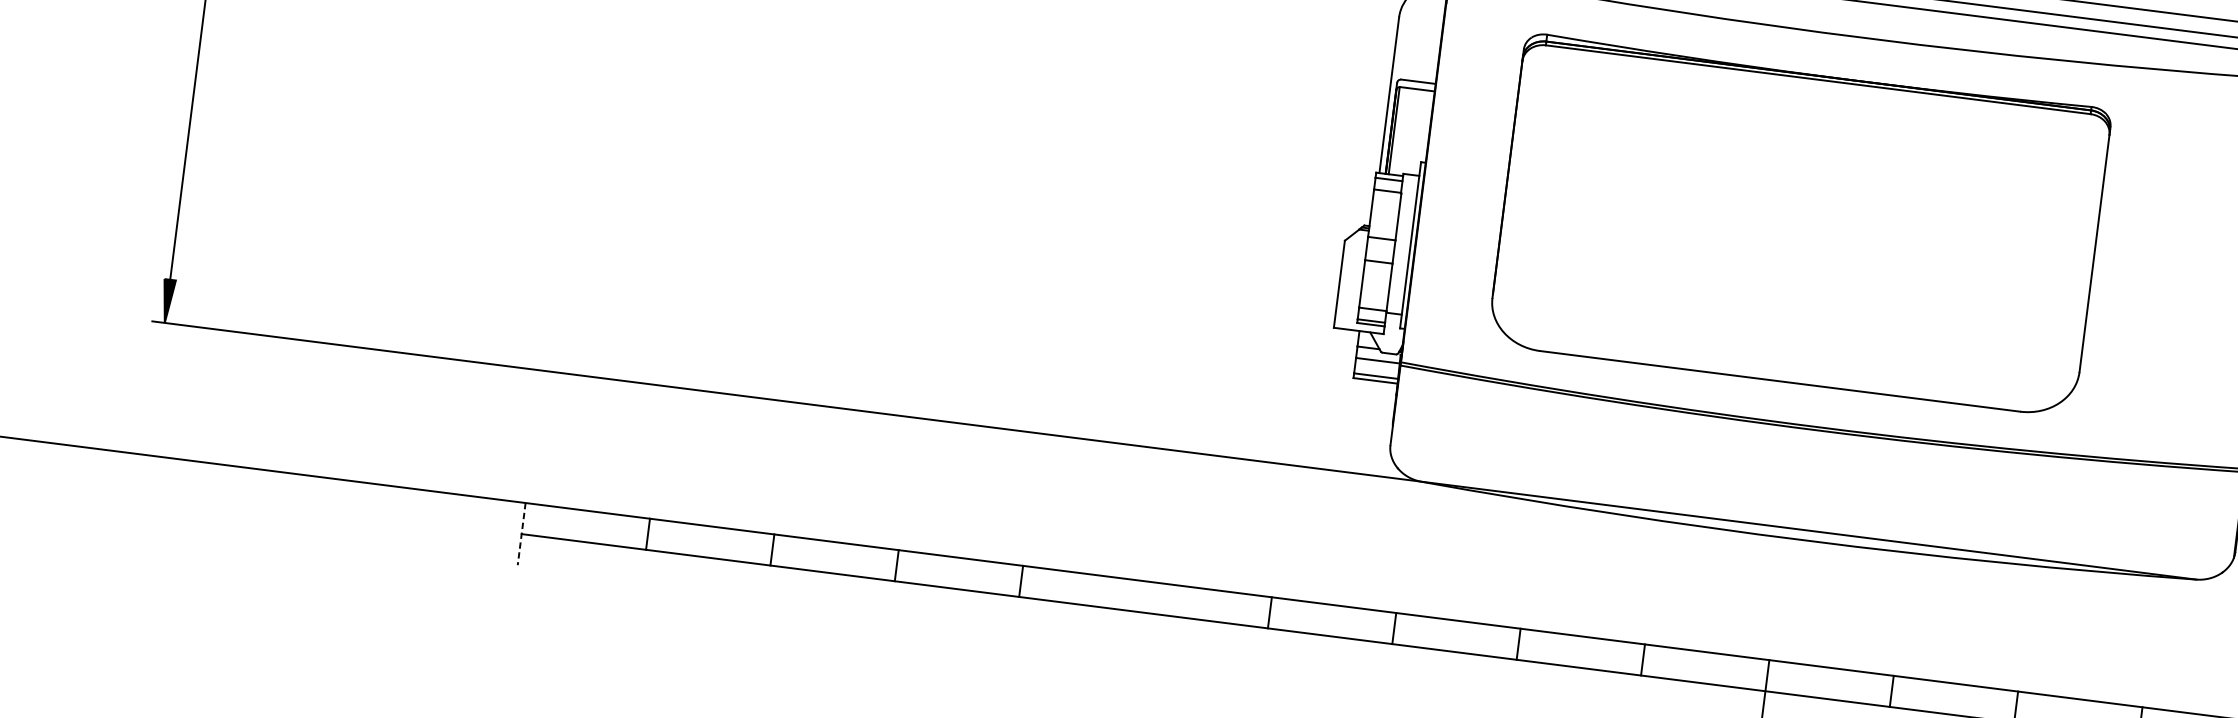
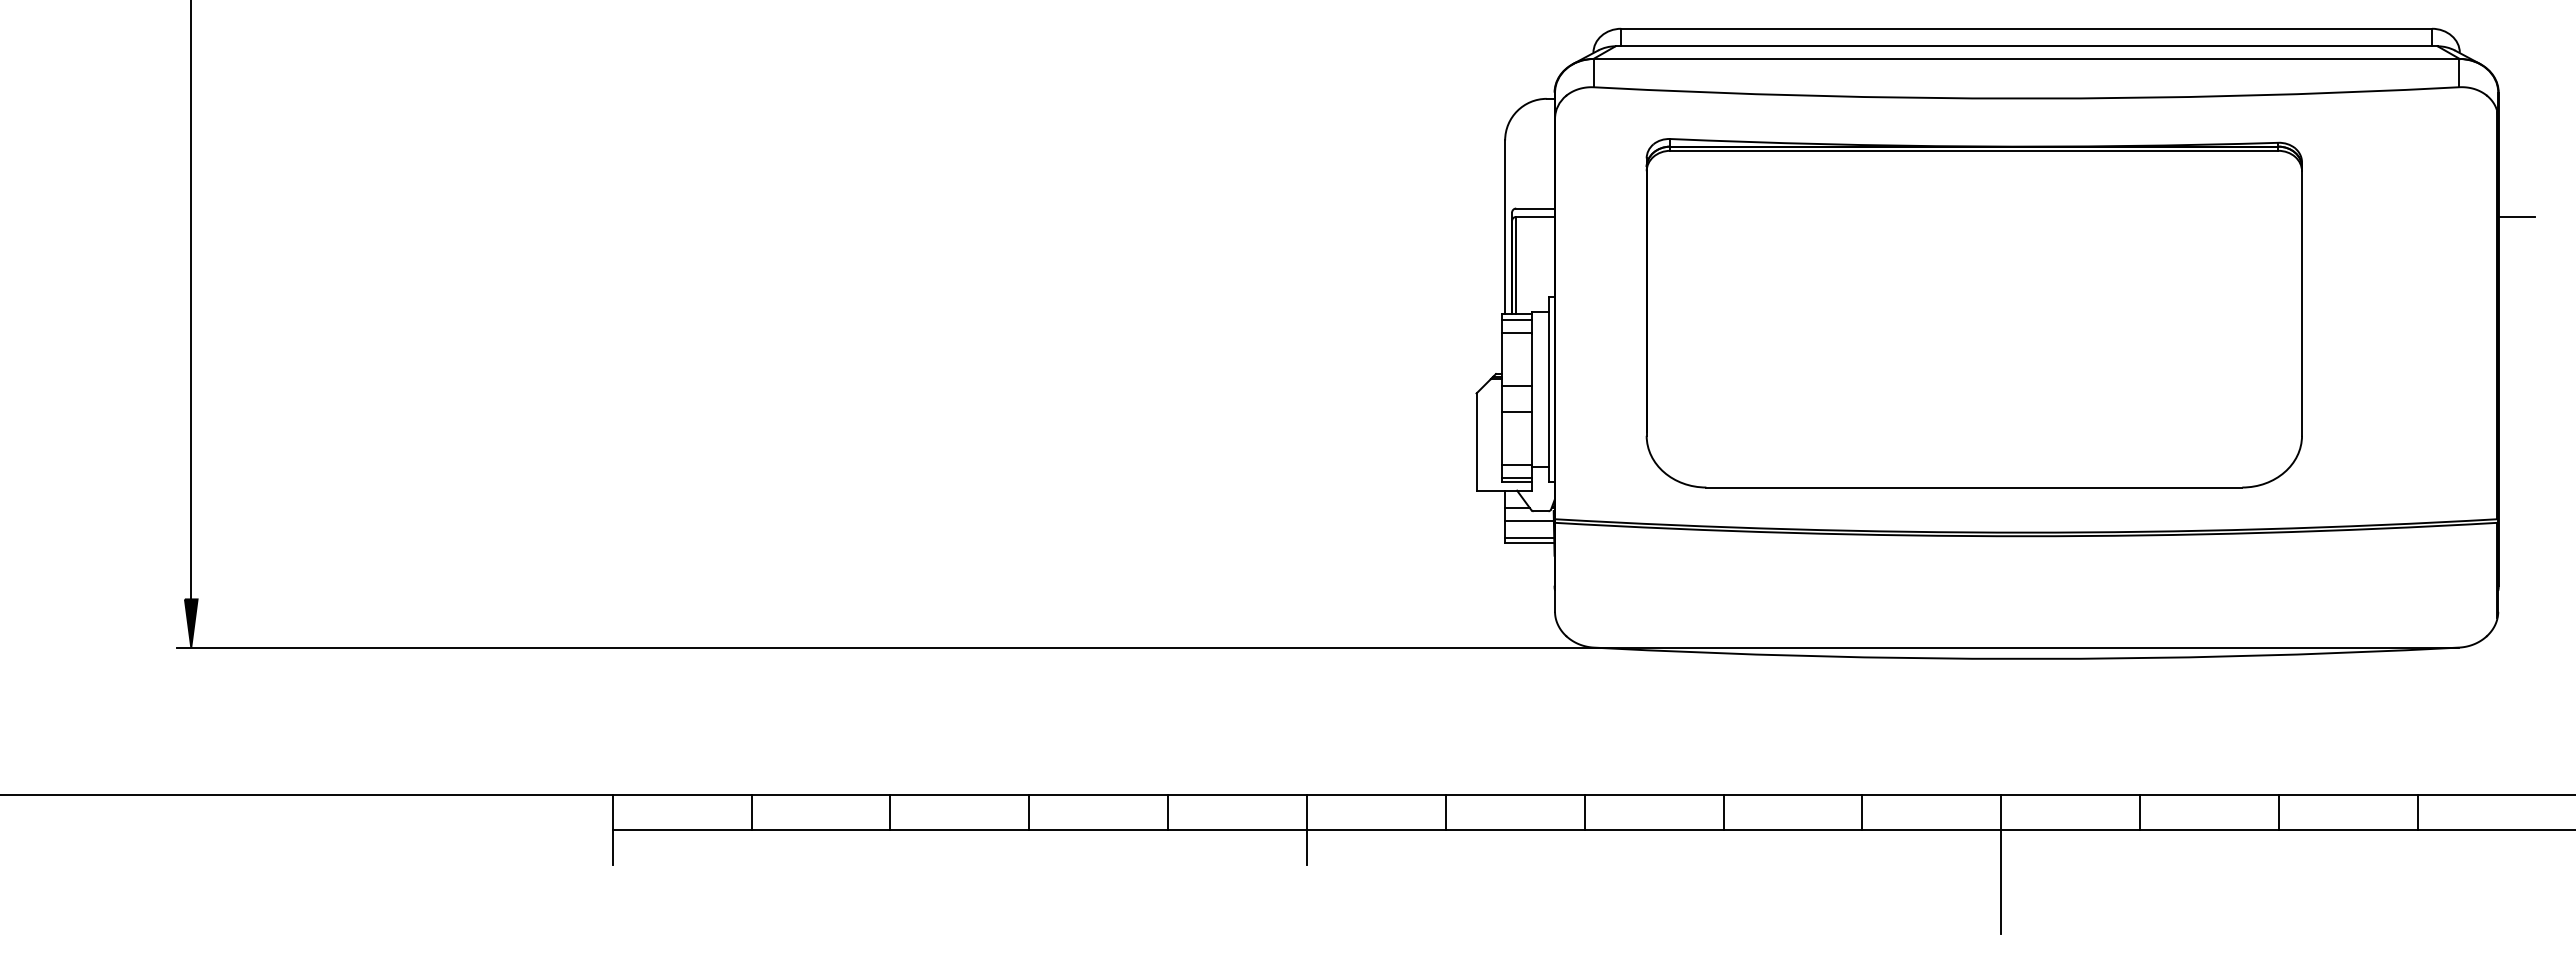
line: (521, 534) -> (612, 830), dashed -> solid
line: (1143, 612) -> (1306, 829), added

